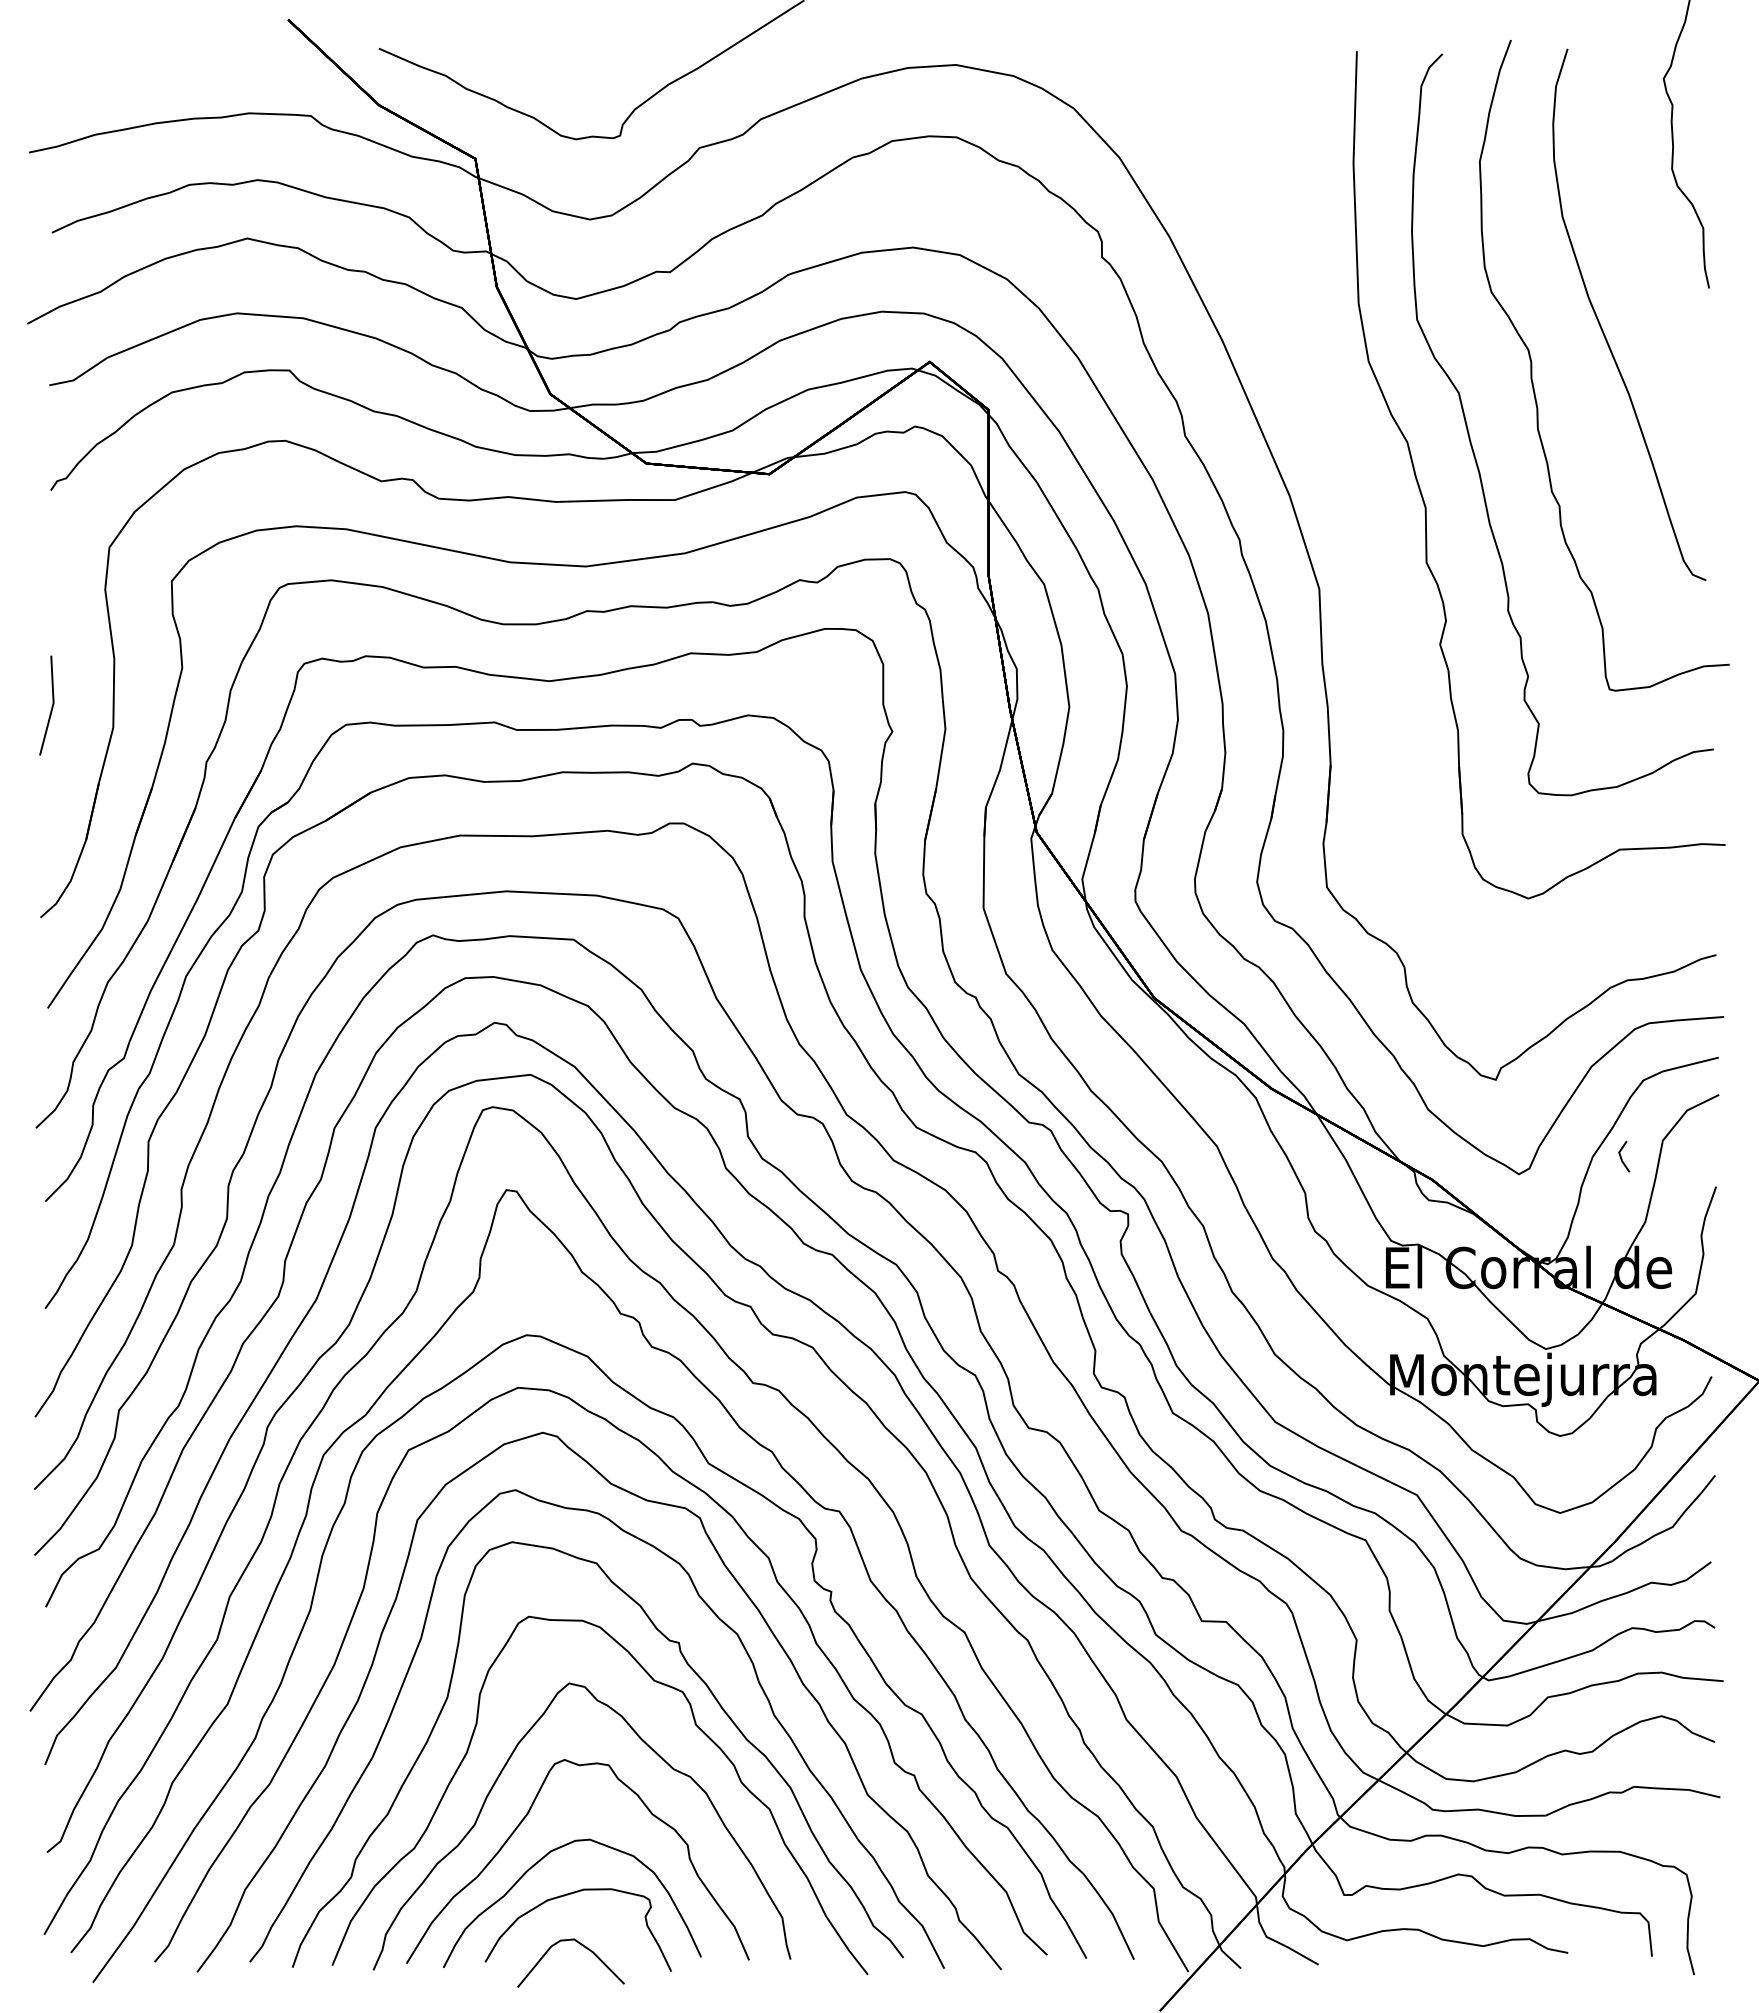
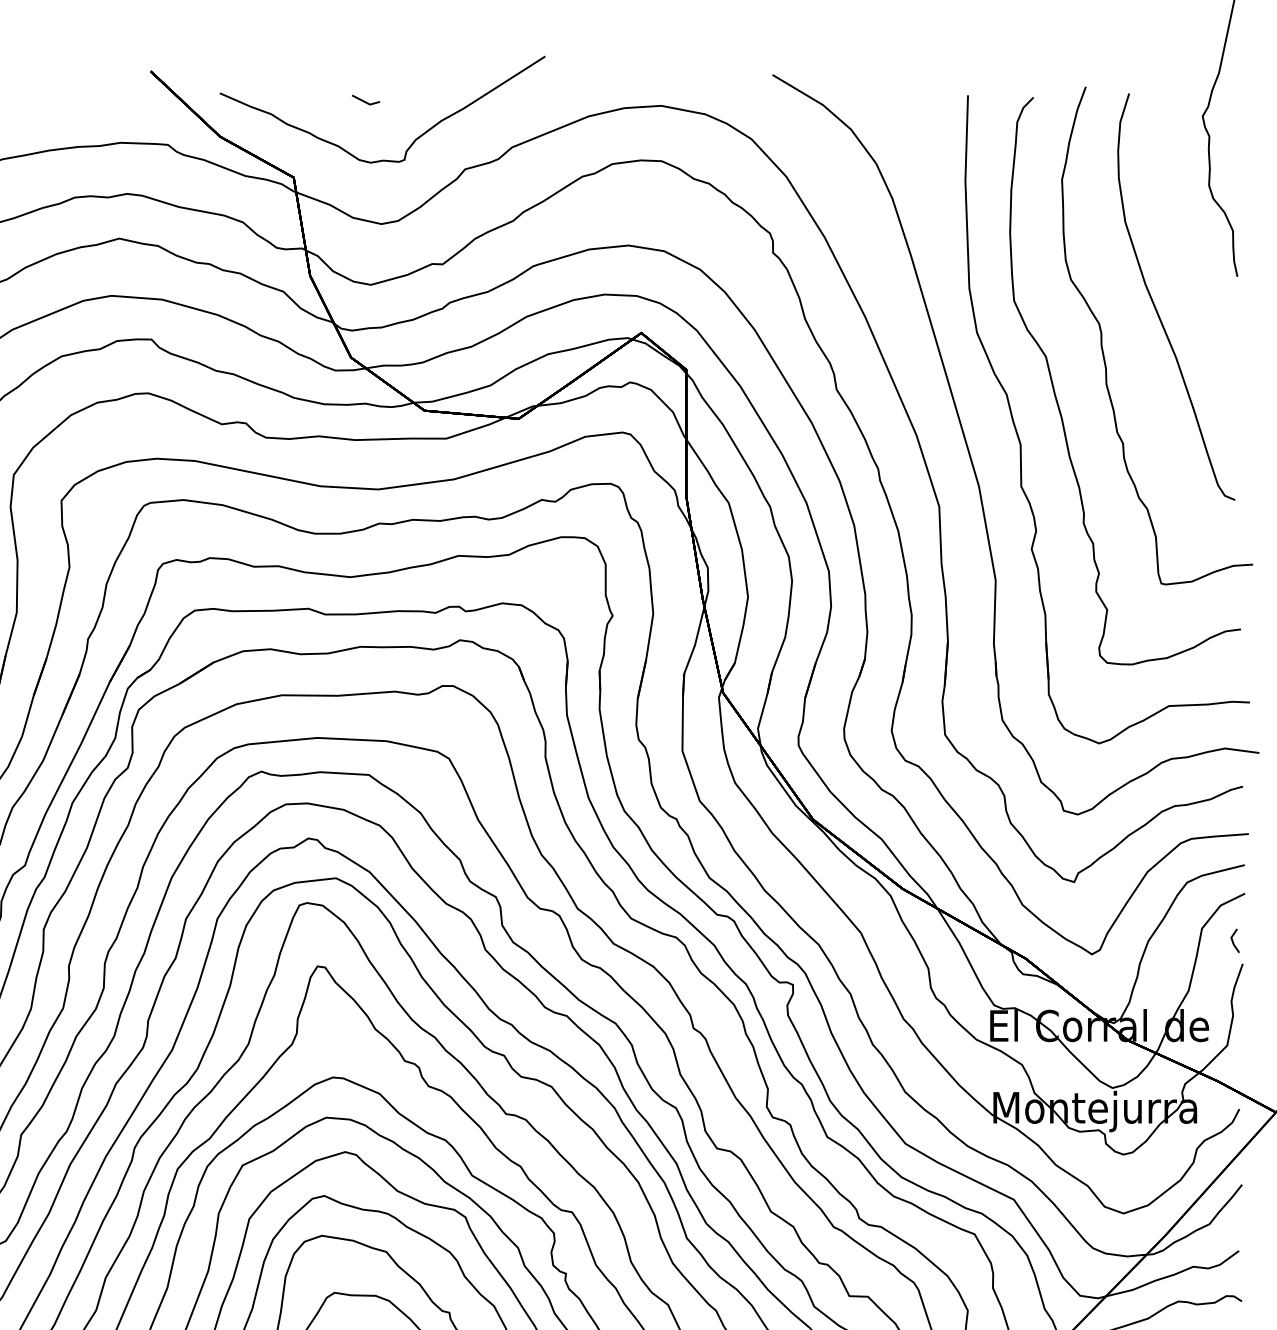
line: (568, 58) -> (364, 100), added
part: (1362, 528) -> (972, 460), added
line: (1622, 1158) -> (1233, 942), moved

